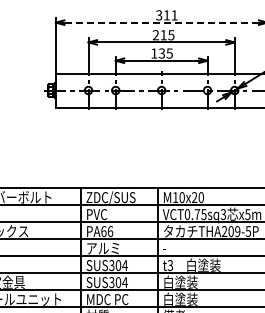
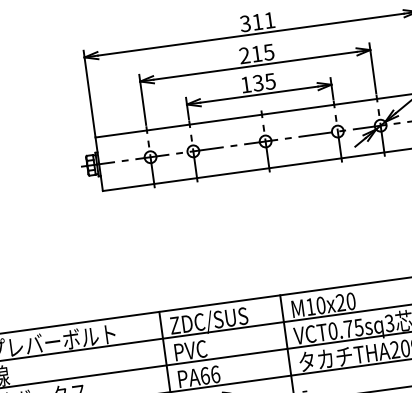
line: (161, 22) -> (250, 34), dashed -> solid

